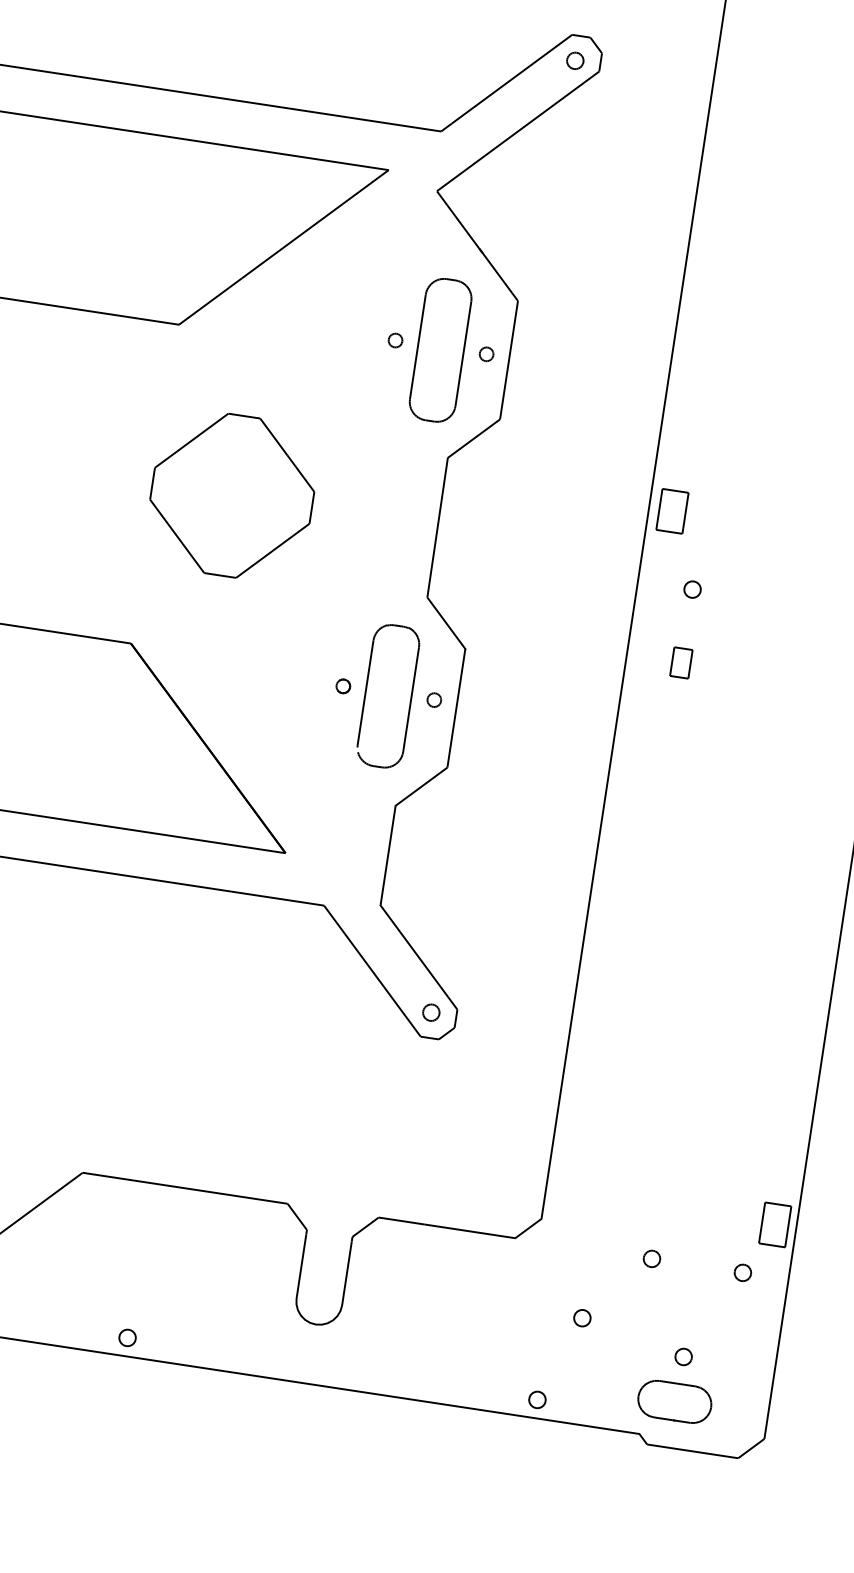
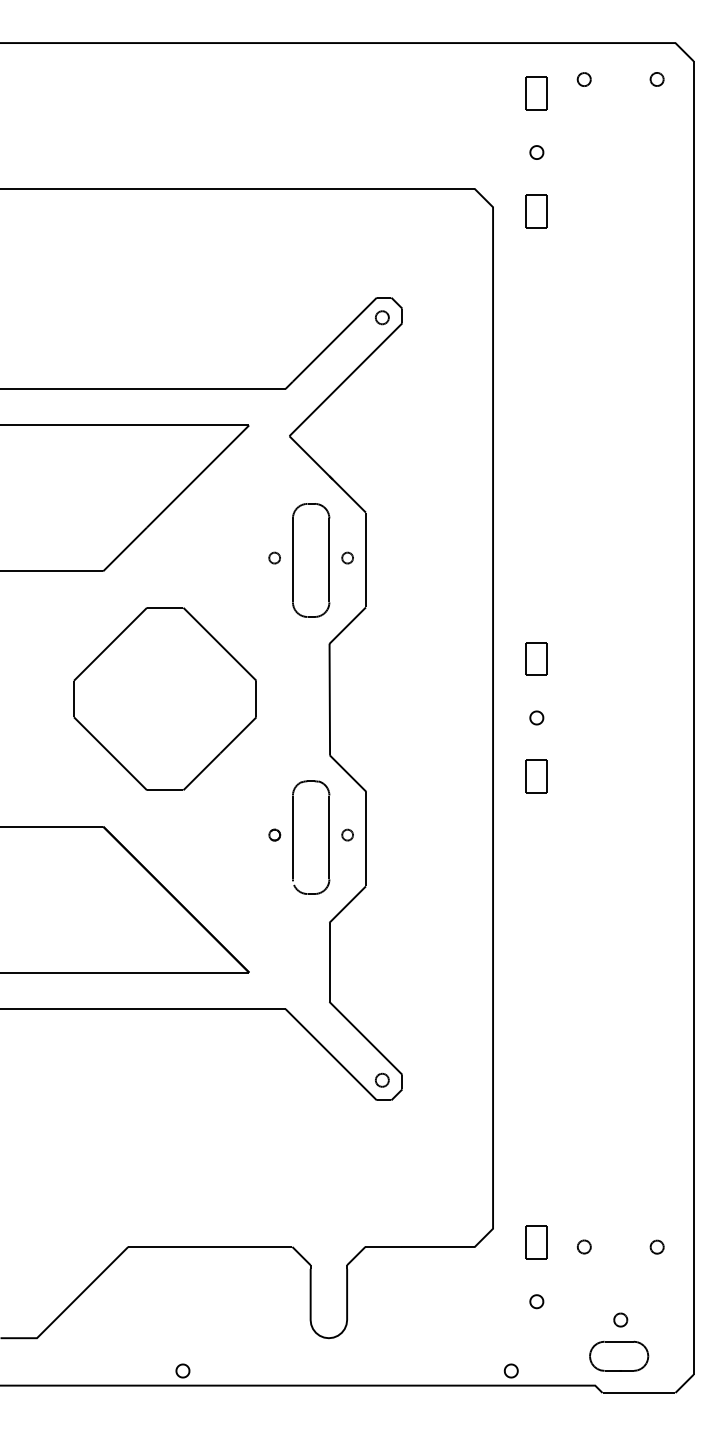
part: (231, 495) -> (164, 698), size x1.43
part: (672, 510) -> (536, 658), moved
part: (681, 662) -> (536, 776), size x1.43
part: (774, 1224) -> (536, 1242), moved

